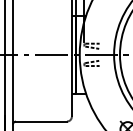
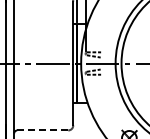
line: (41, 121) -> (42, 130), solid -> dashed

